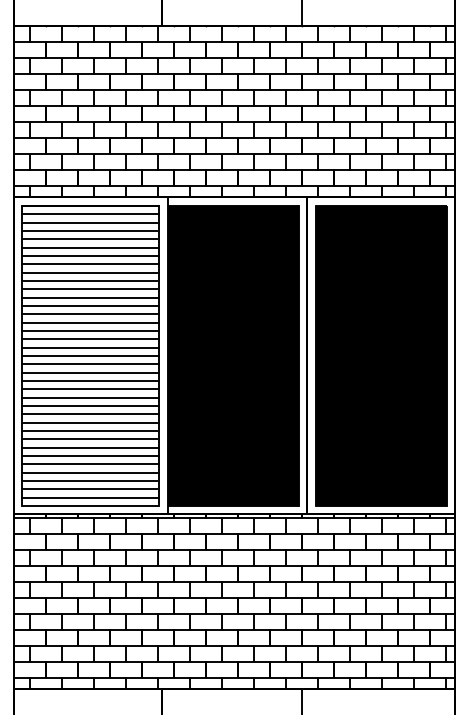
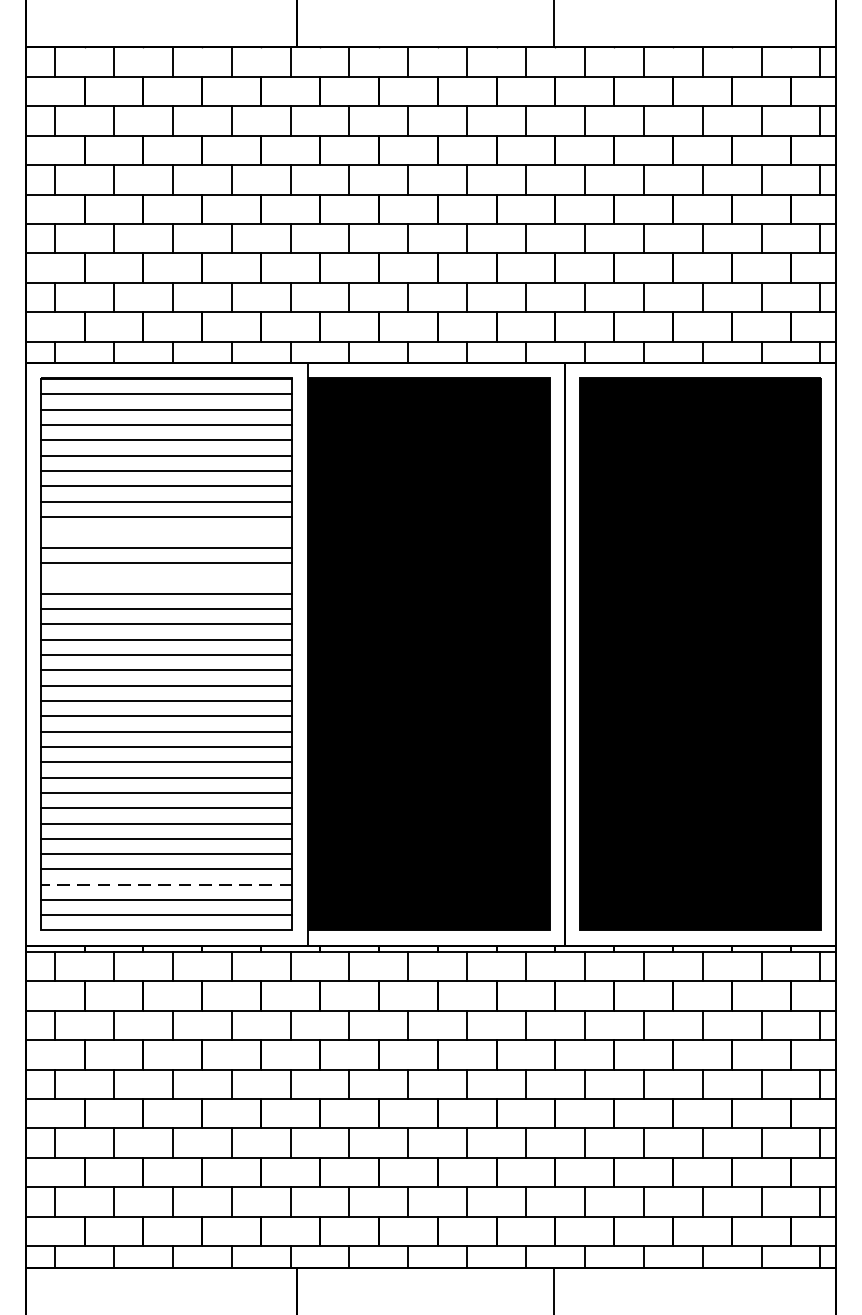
line: (90, 289) -> (166, 532), removed
line: (90, 314) -> (166, 578), removed
line: (90, 481) -> (166, 885), solid -> dashed

